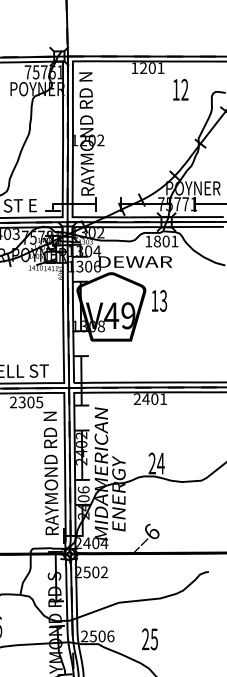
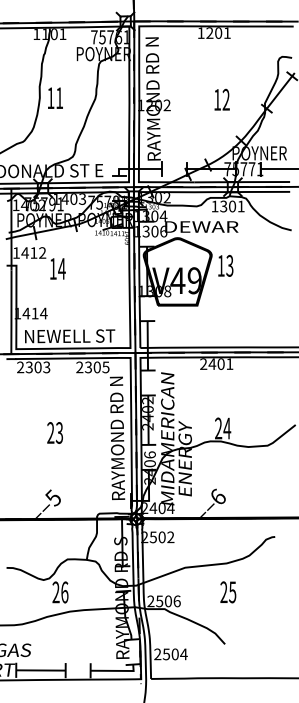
text: (180, 89) -> (221, 99), moved
text: (157, 241) -> (223, 206), 1801 -> 1301
text: (150, 639) -> (228, 592), moved

